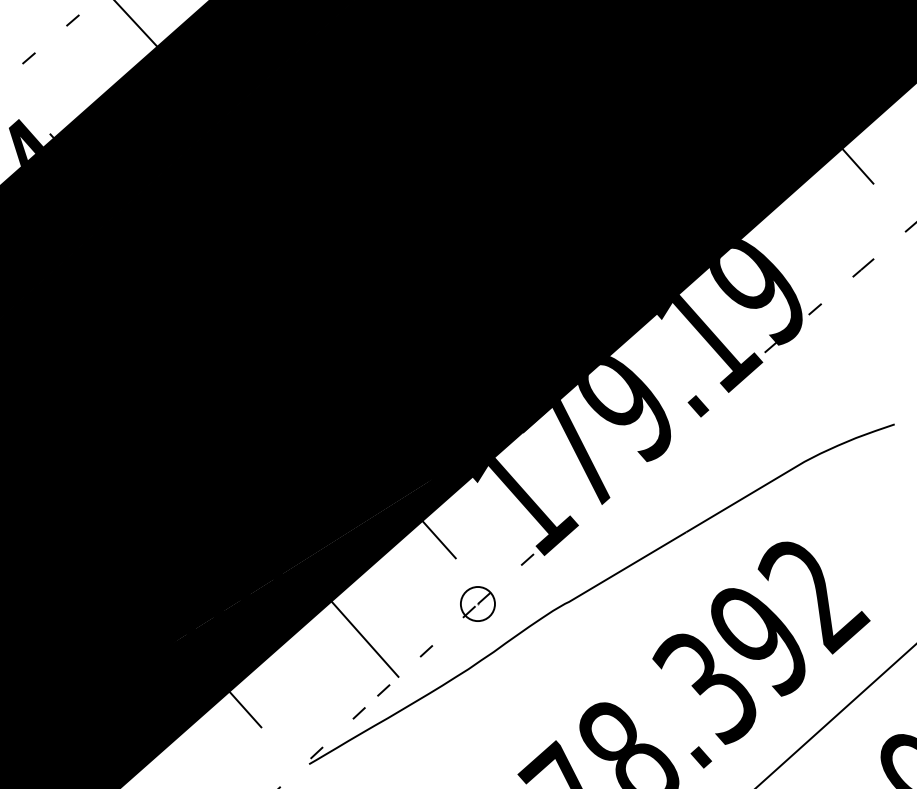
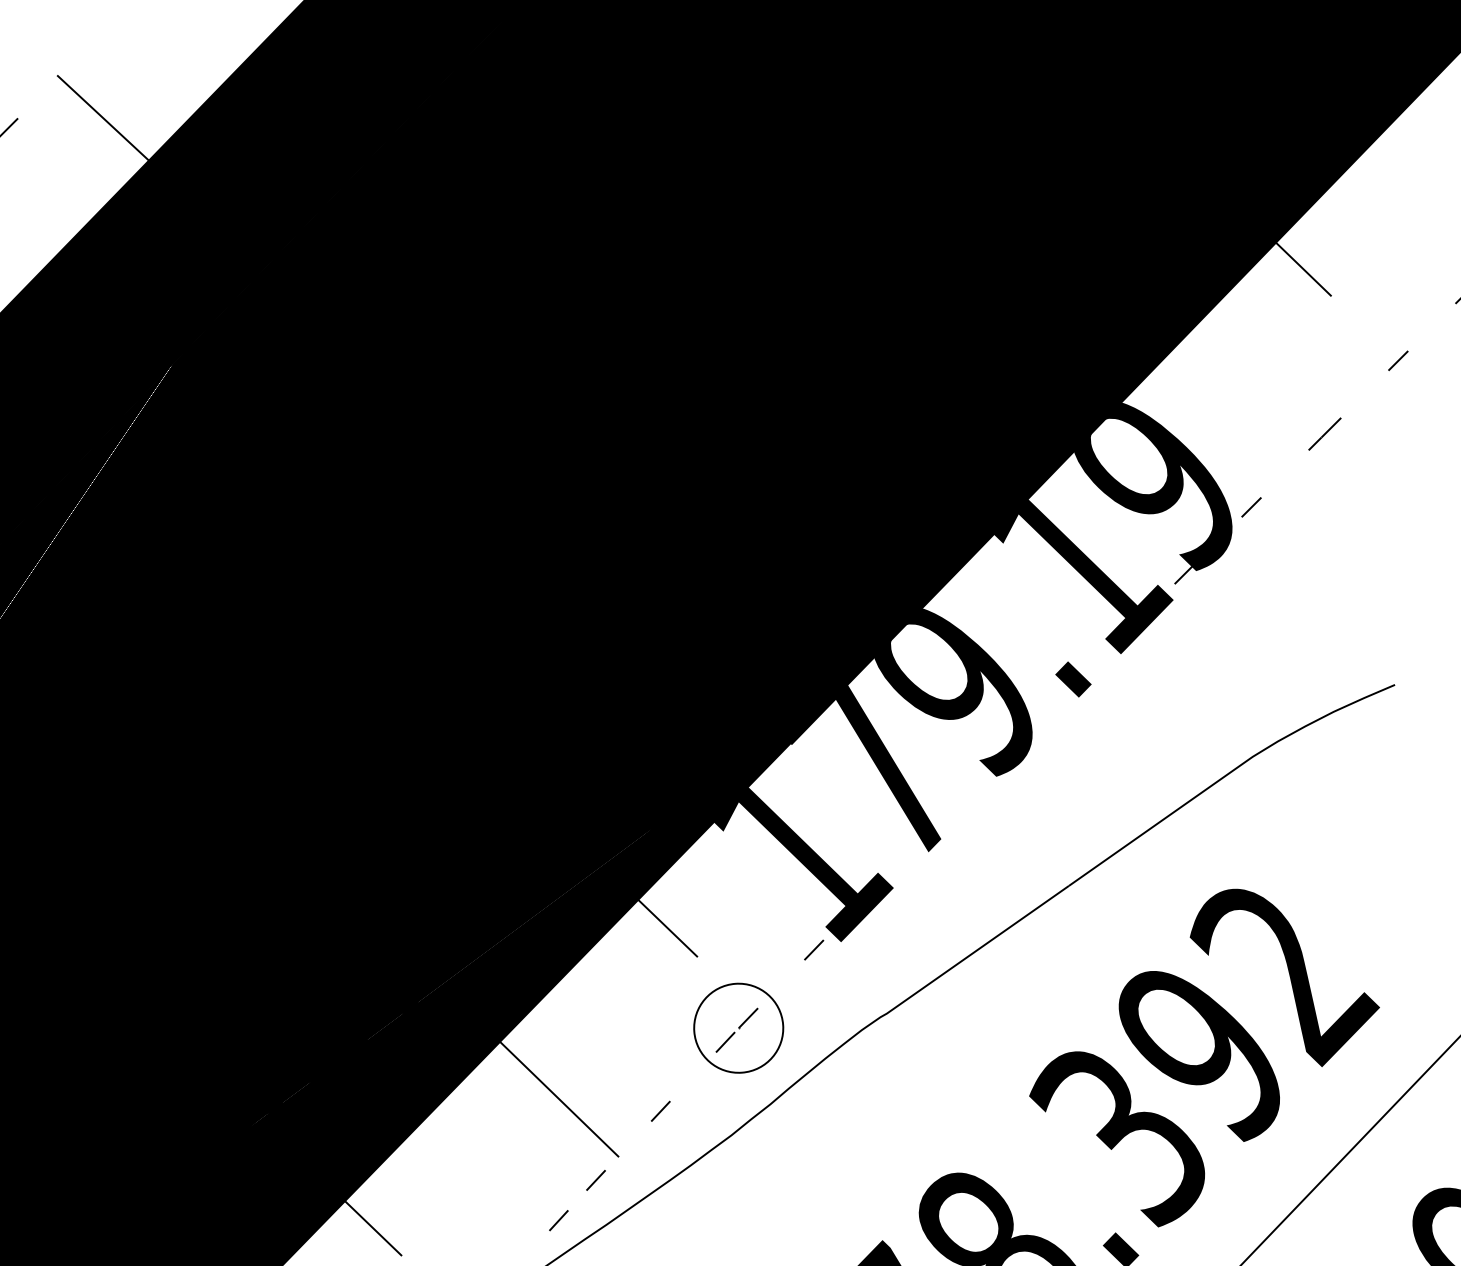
circle: (477, 604) -> (738, 1029), size x1.6

